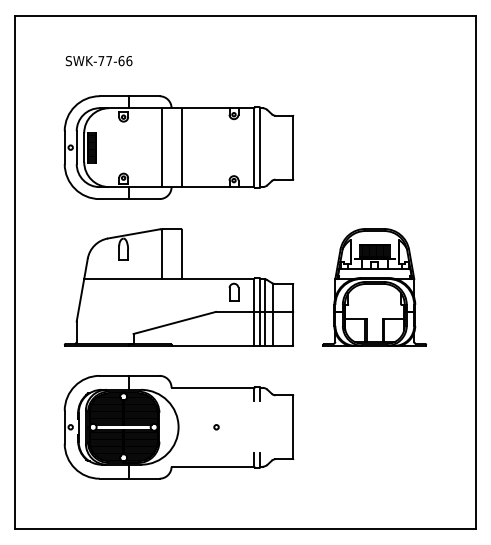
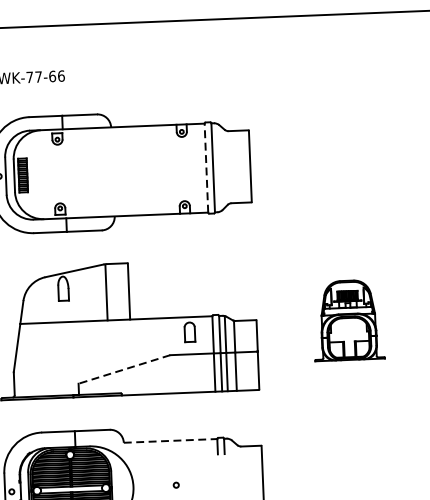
line: (161, 147) -> (101, 172), removed
line: (181, 147) -> (124, 171), removed
line: (254, 147) -> (206, 167), solid -> dashed
part: (374, 287) -> (348, 320), size x0.6
line: (174, 322) -> (124, 368), solid -> dashed
line: (213, 387) -> (171, 440), solid -> dashed

